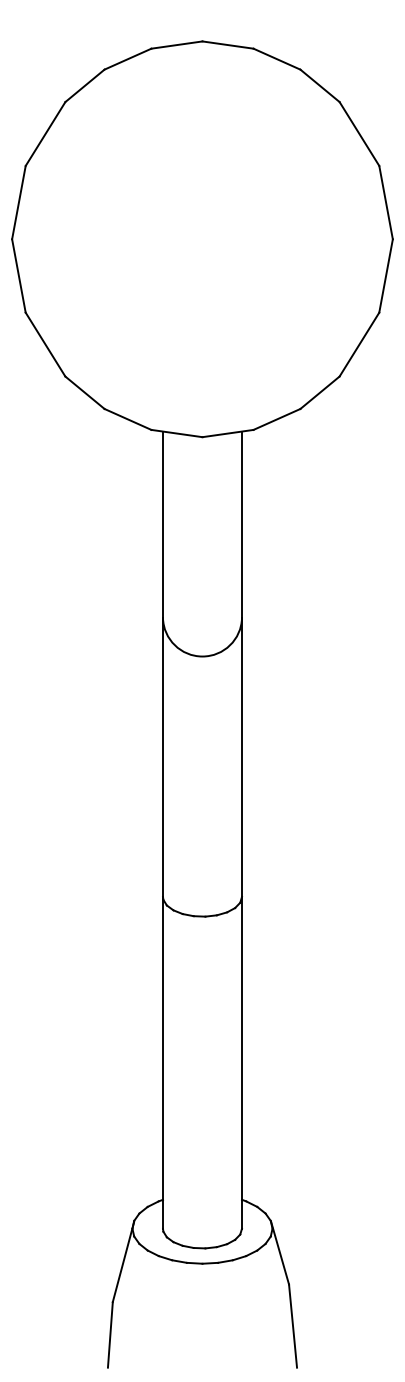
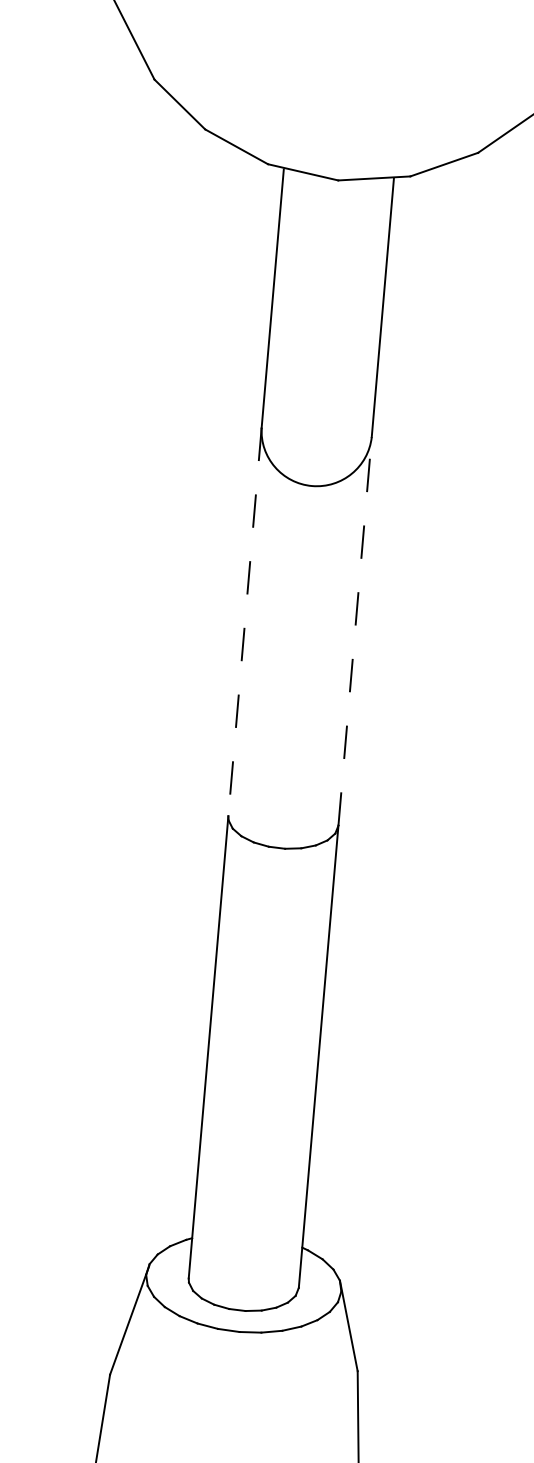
line: (242, 756) -> (355, 630), solid -> dashed
line: (162, 757) -> (244, 621), solid -> dashed

